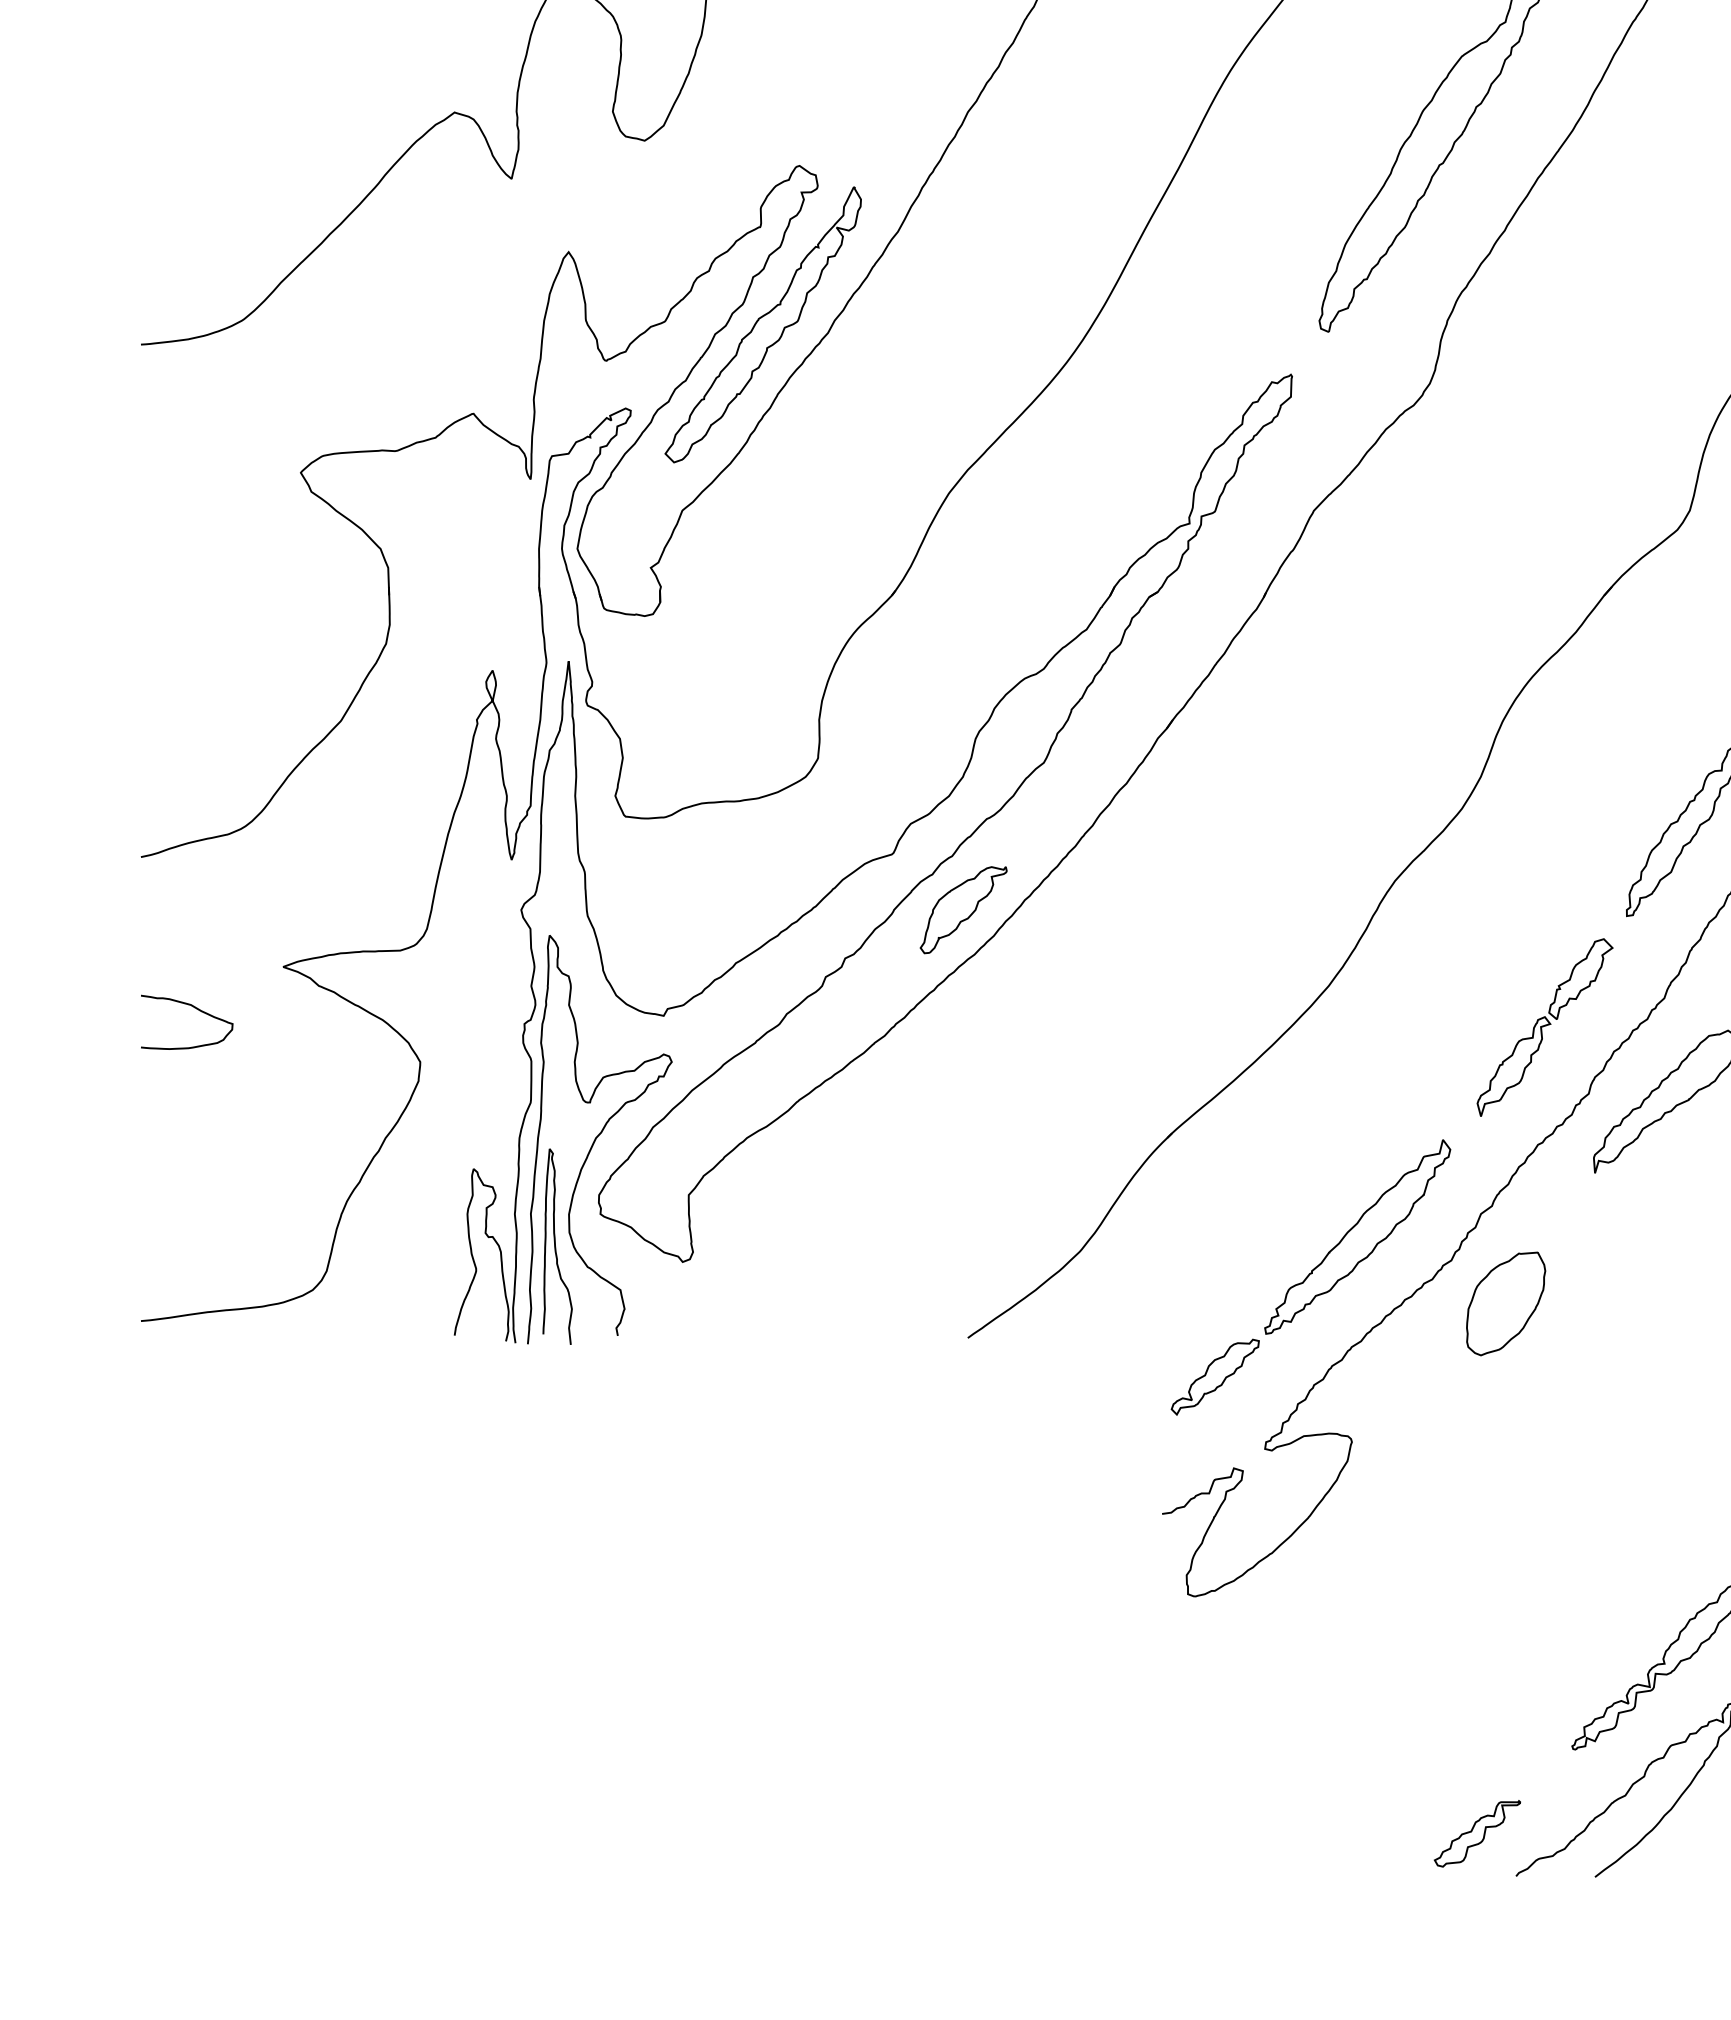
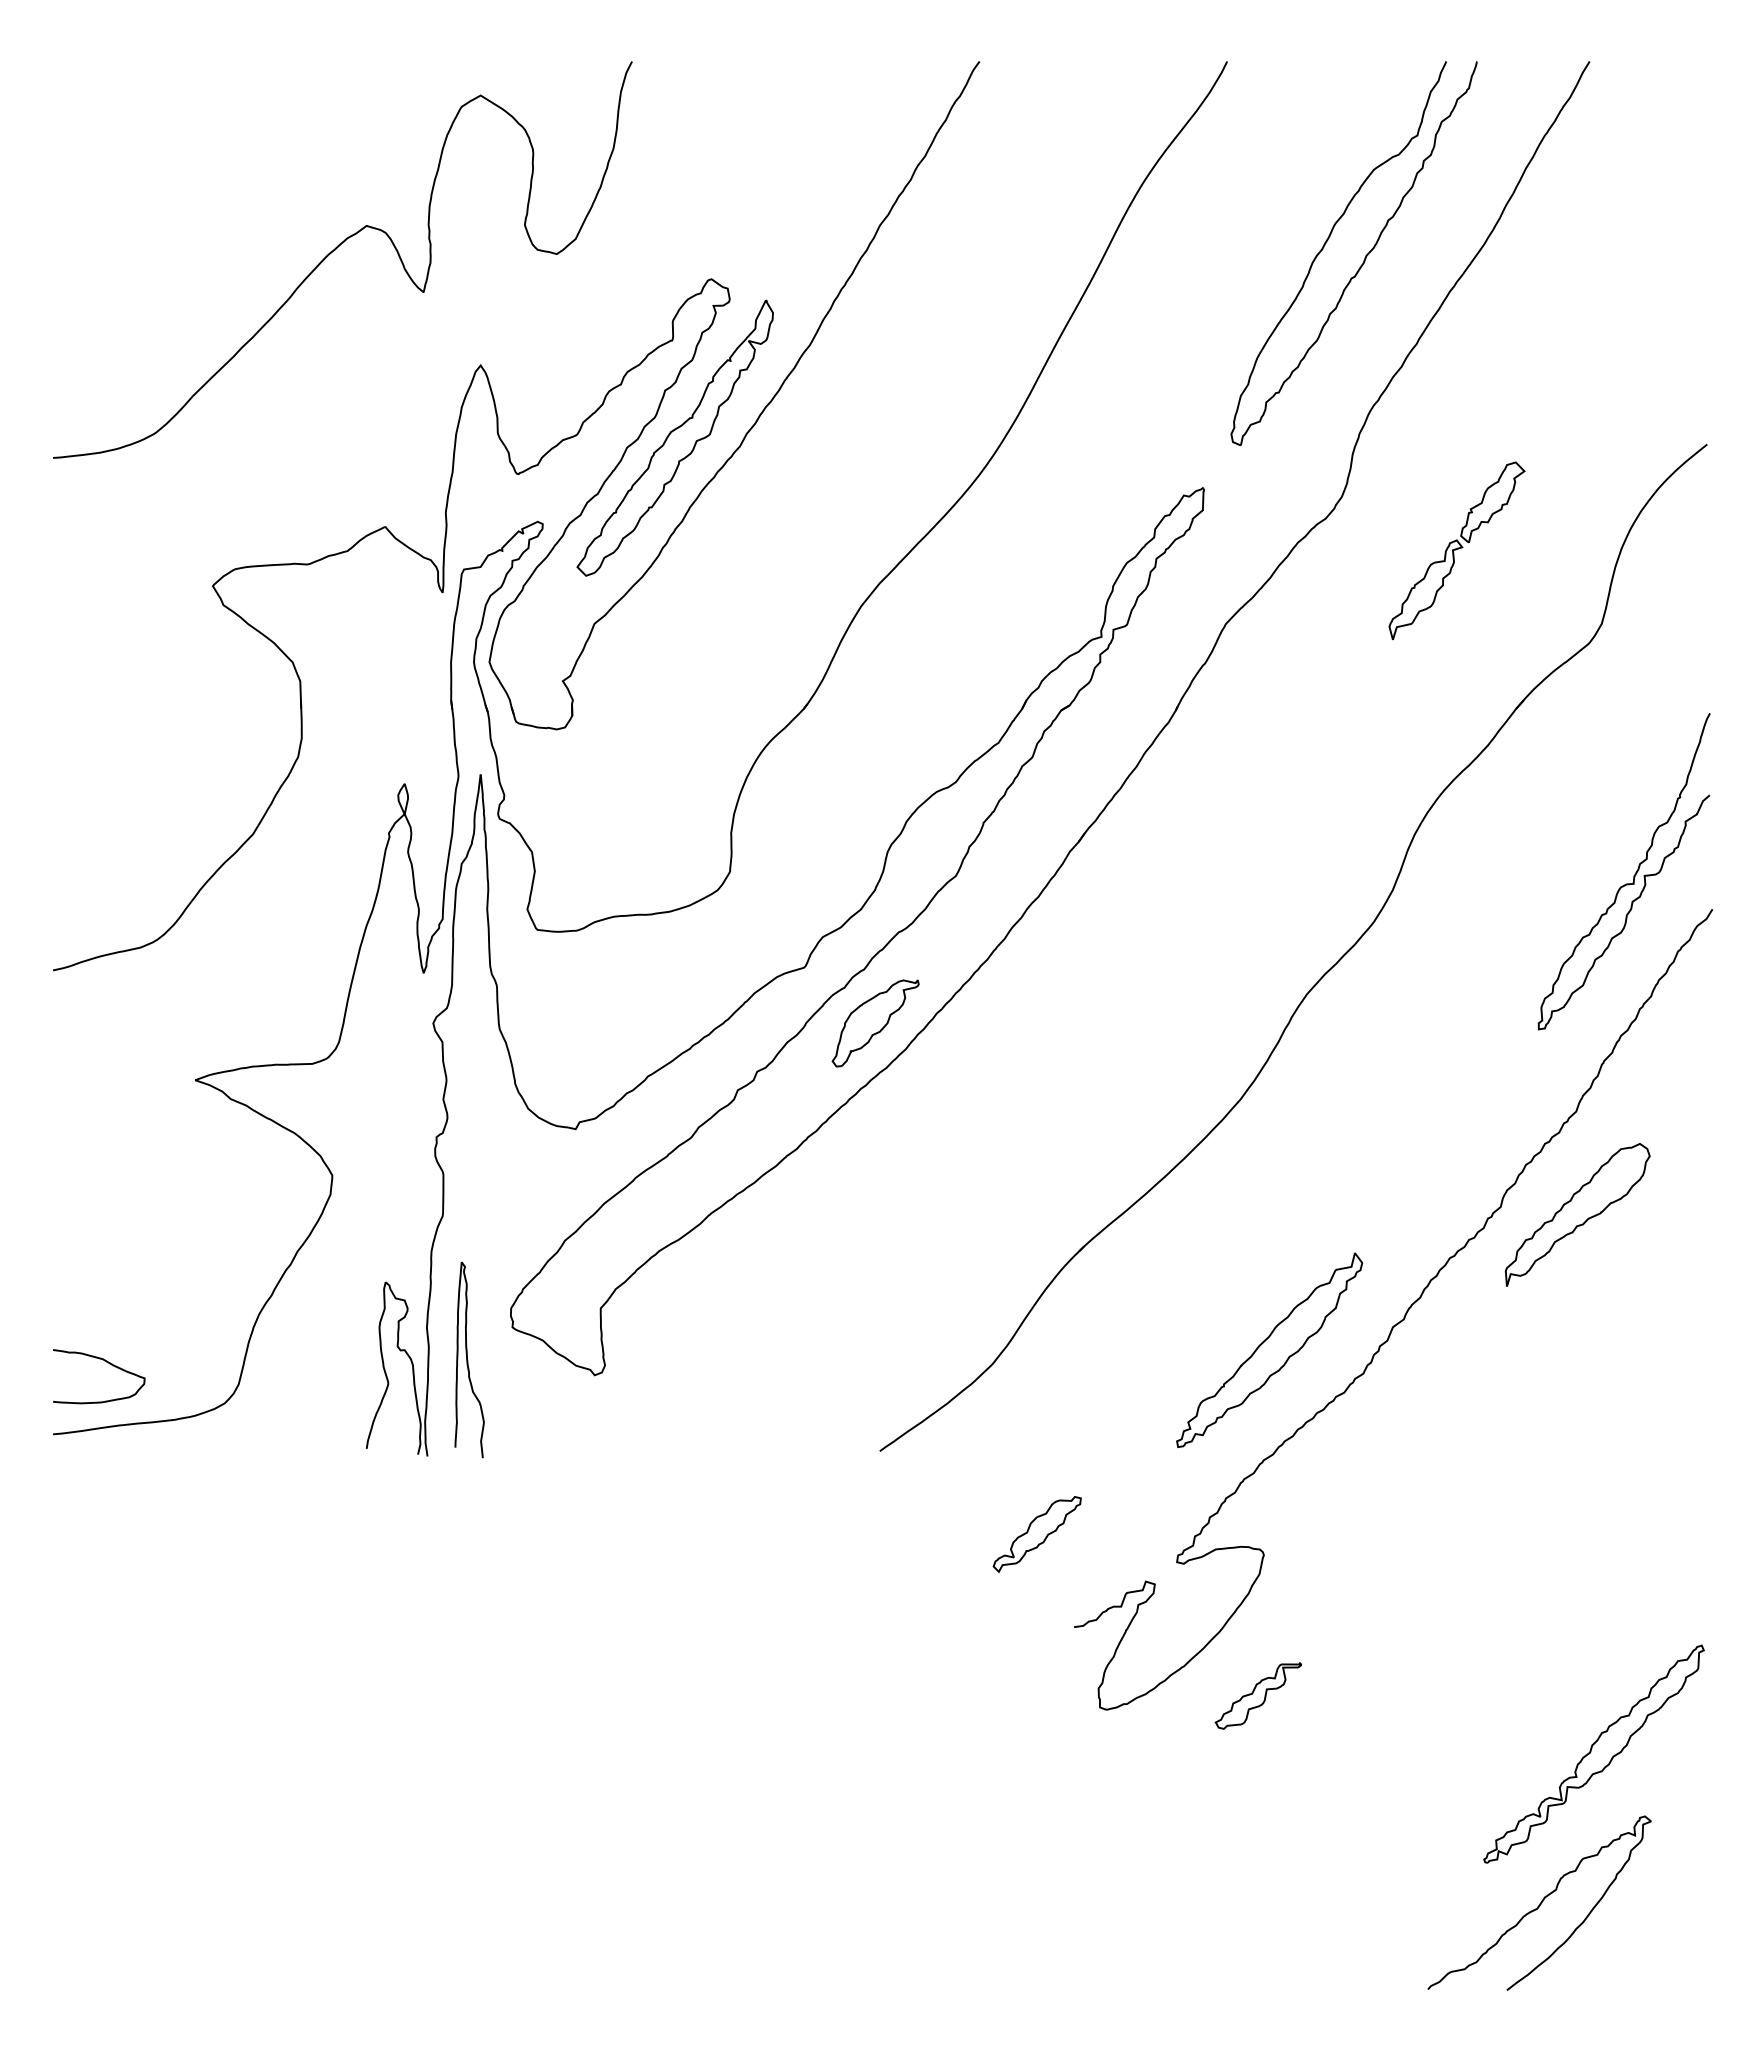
curve: (197, 1010) -> (109, 1364), moved
part: (1544, 1027) -> (1456, 550), moved
curve: (598, 1137) -> (510, 1250), removed
part: (1506, 1304) -> (1418, 1417), removed
part: (1214, 1377) -> (1036, 1534), moved
part: (1476, 1833) -> (1257, 1695), moved

